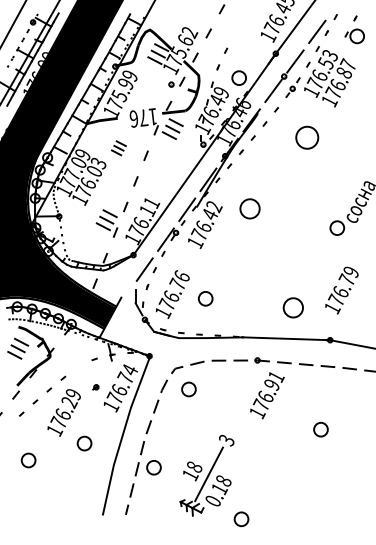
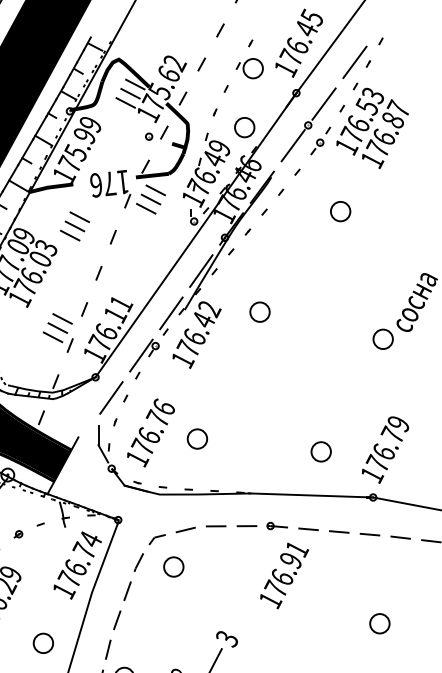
part: (354, 29) -> (249, 58), moved
part: (306, 137) -> (339, 211), size x0.62
part: (118, 148) -> (74, 226), size x1.43
part: (249, 208) -> (259, 311), size x0.71
text: (341, 290) -> (384, 449), moved
part: (293, 307) -> (321, 451), size x0.71
part: (95, 387) -> (17, 534), moved
part: (320, 429) -> (379, 623), moved
part: (84, 443) -> (43, 643), moved

